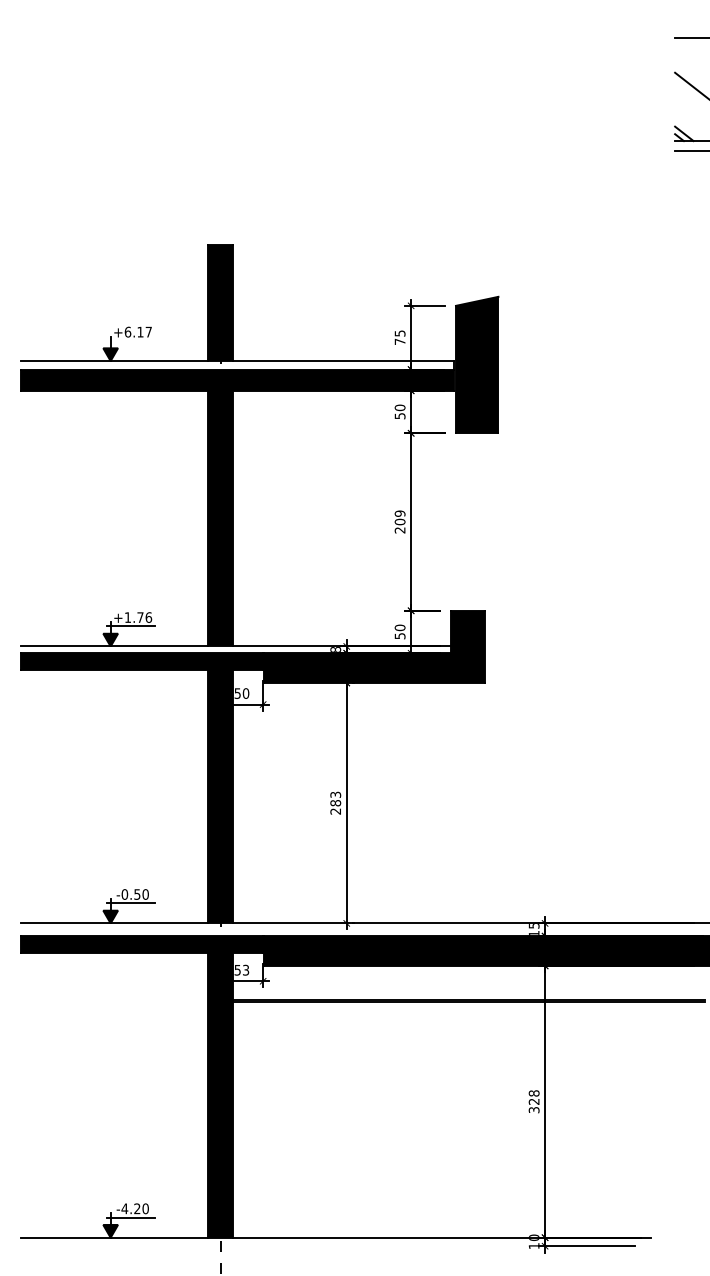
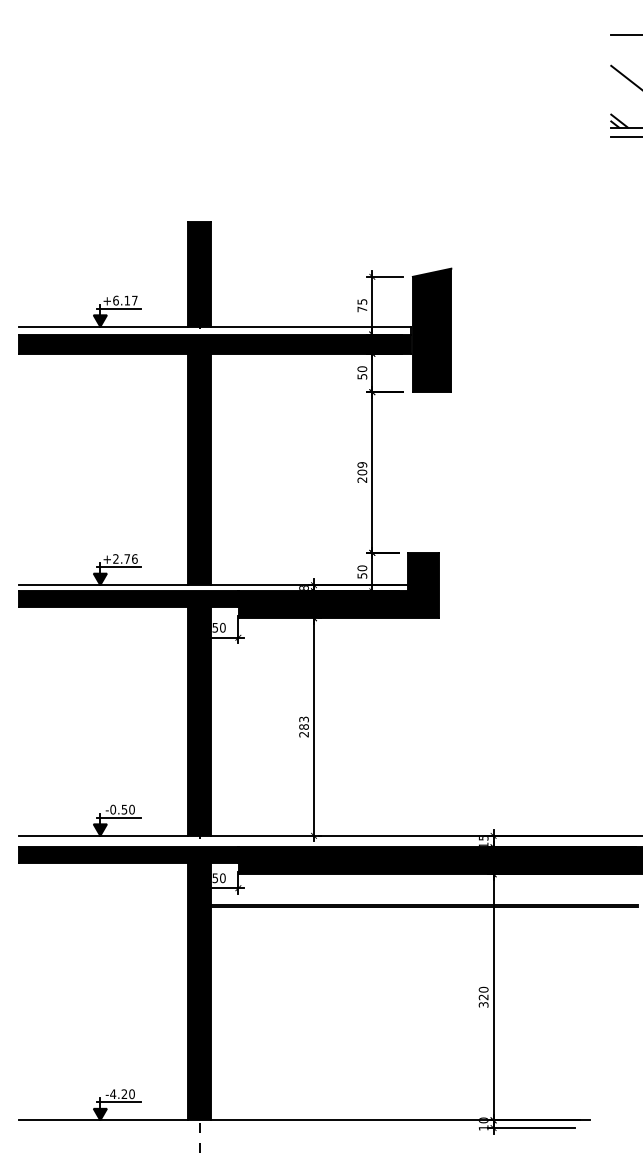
line: (131, 340) -> (119, 308), added
text: (127, 617) -> (115, 558), +1.76 -> +2.76
text: (245, 969) -> (222, 877), 53 -> 50
text: (534, 1093) -> (483, 989), 328 -> 320

